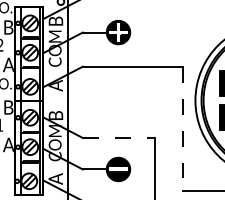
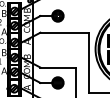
line: (183, 129) -> (89, 63), dashed -> solid
line: (119, 137) -> (58, 67), dashed -> solid

